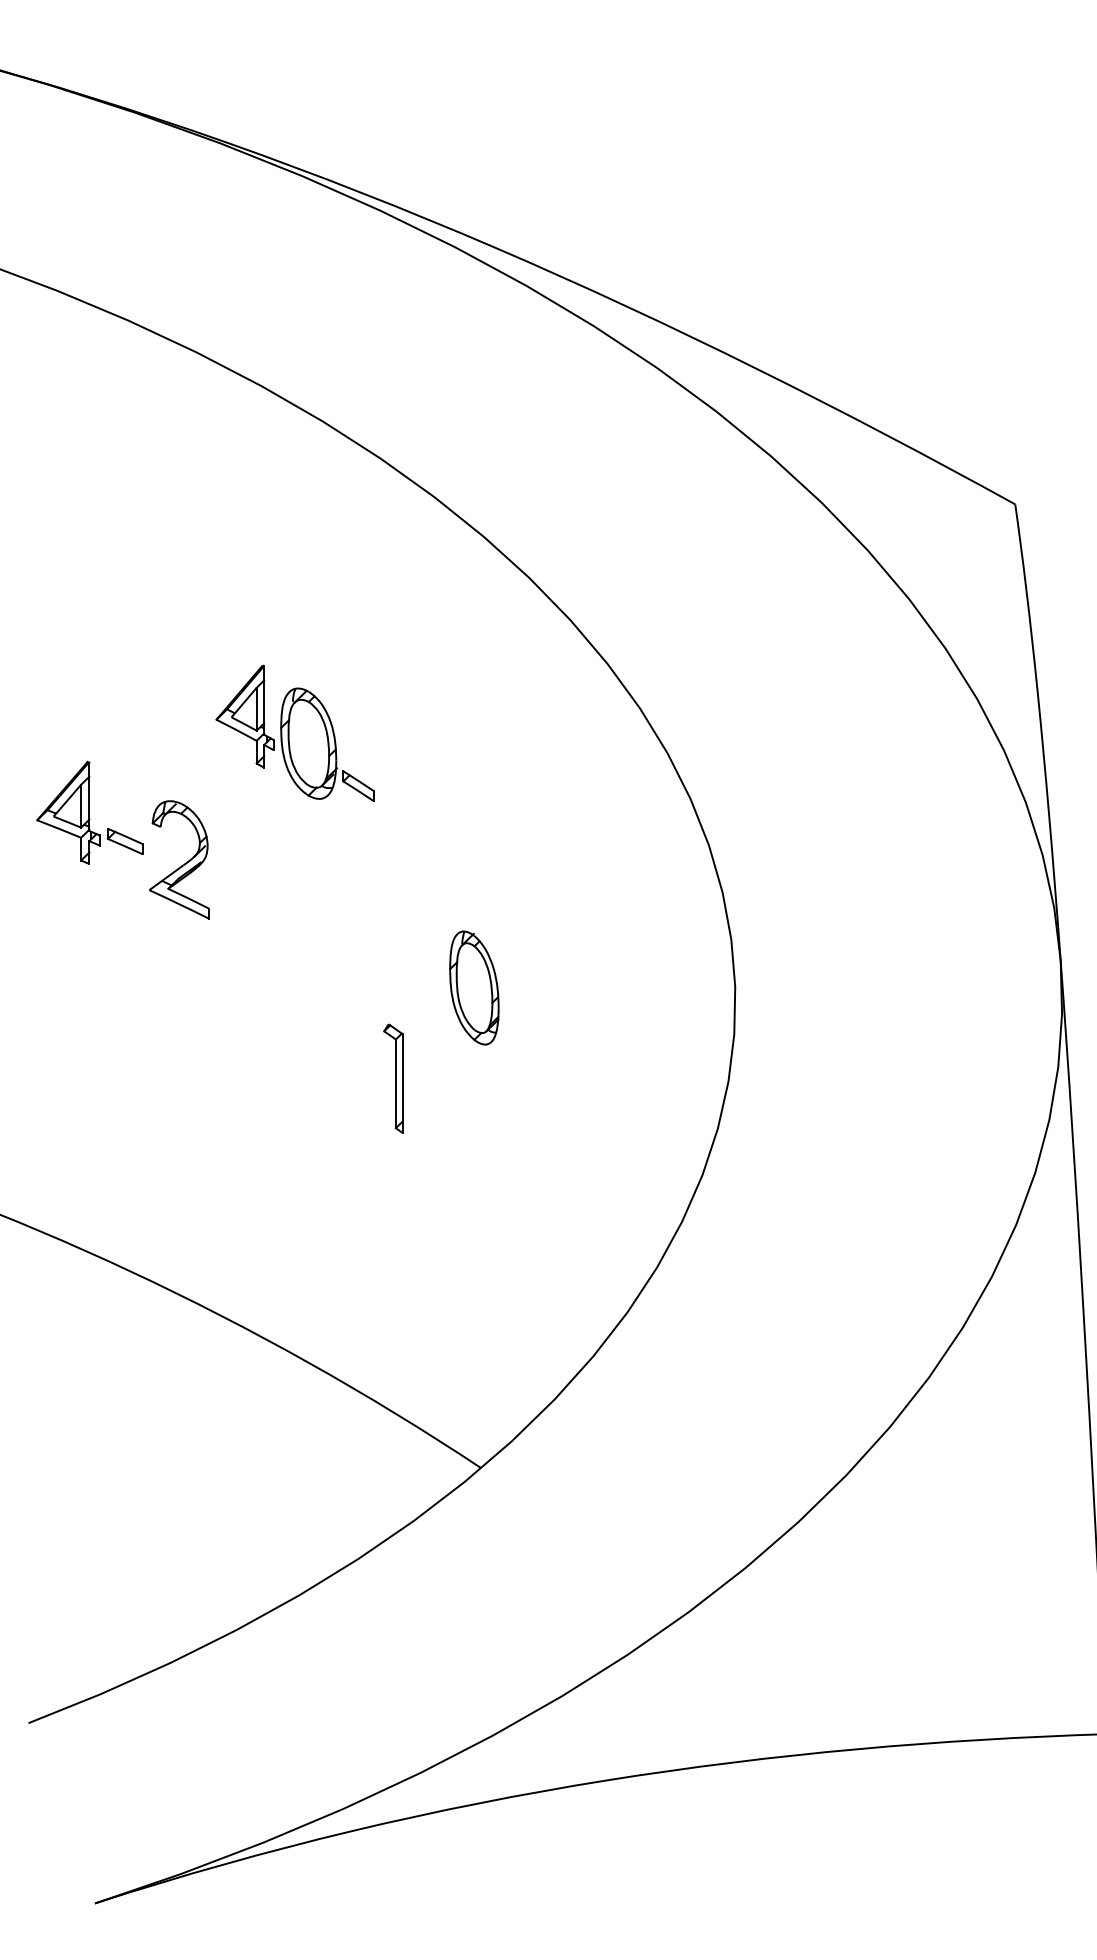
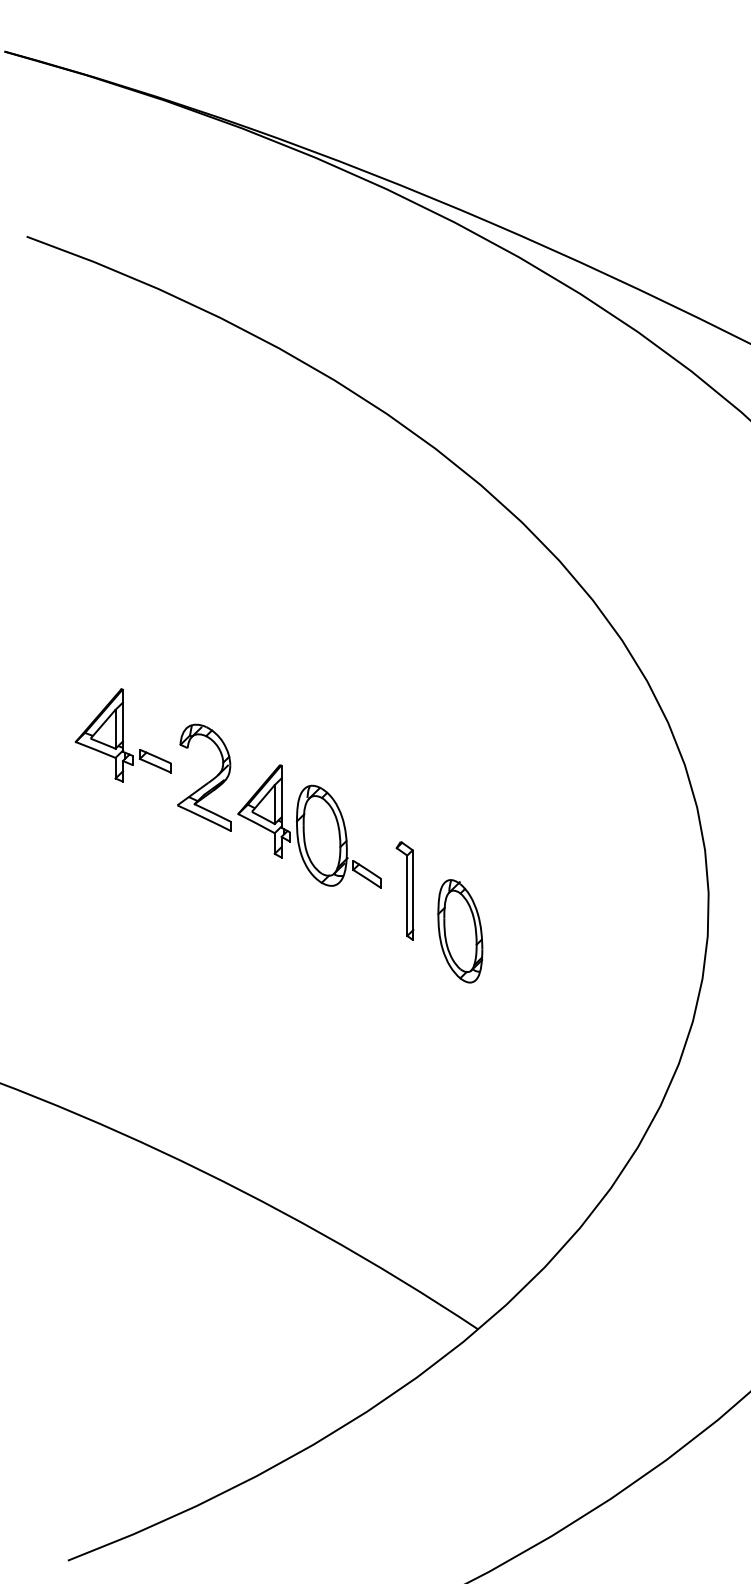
part: (294, 733) -> (309, 826), moved
part: (474, 987) -> (460, 930), moved
part: (393, 1078) -> (405, 890), moved

